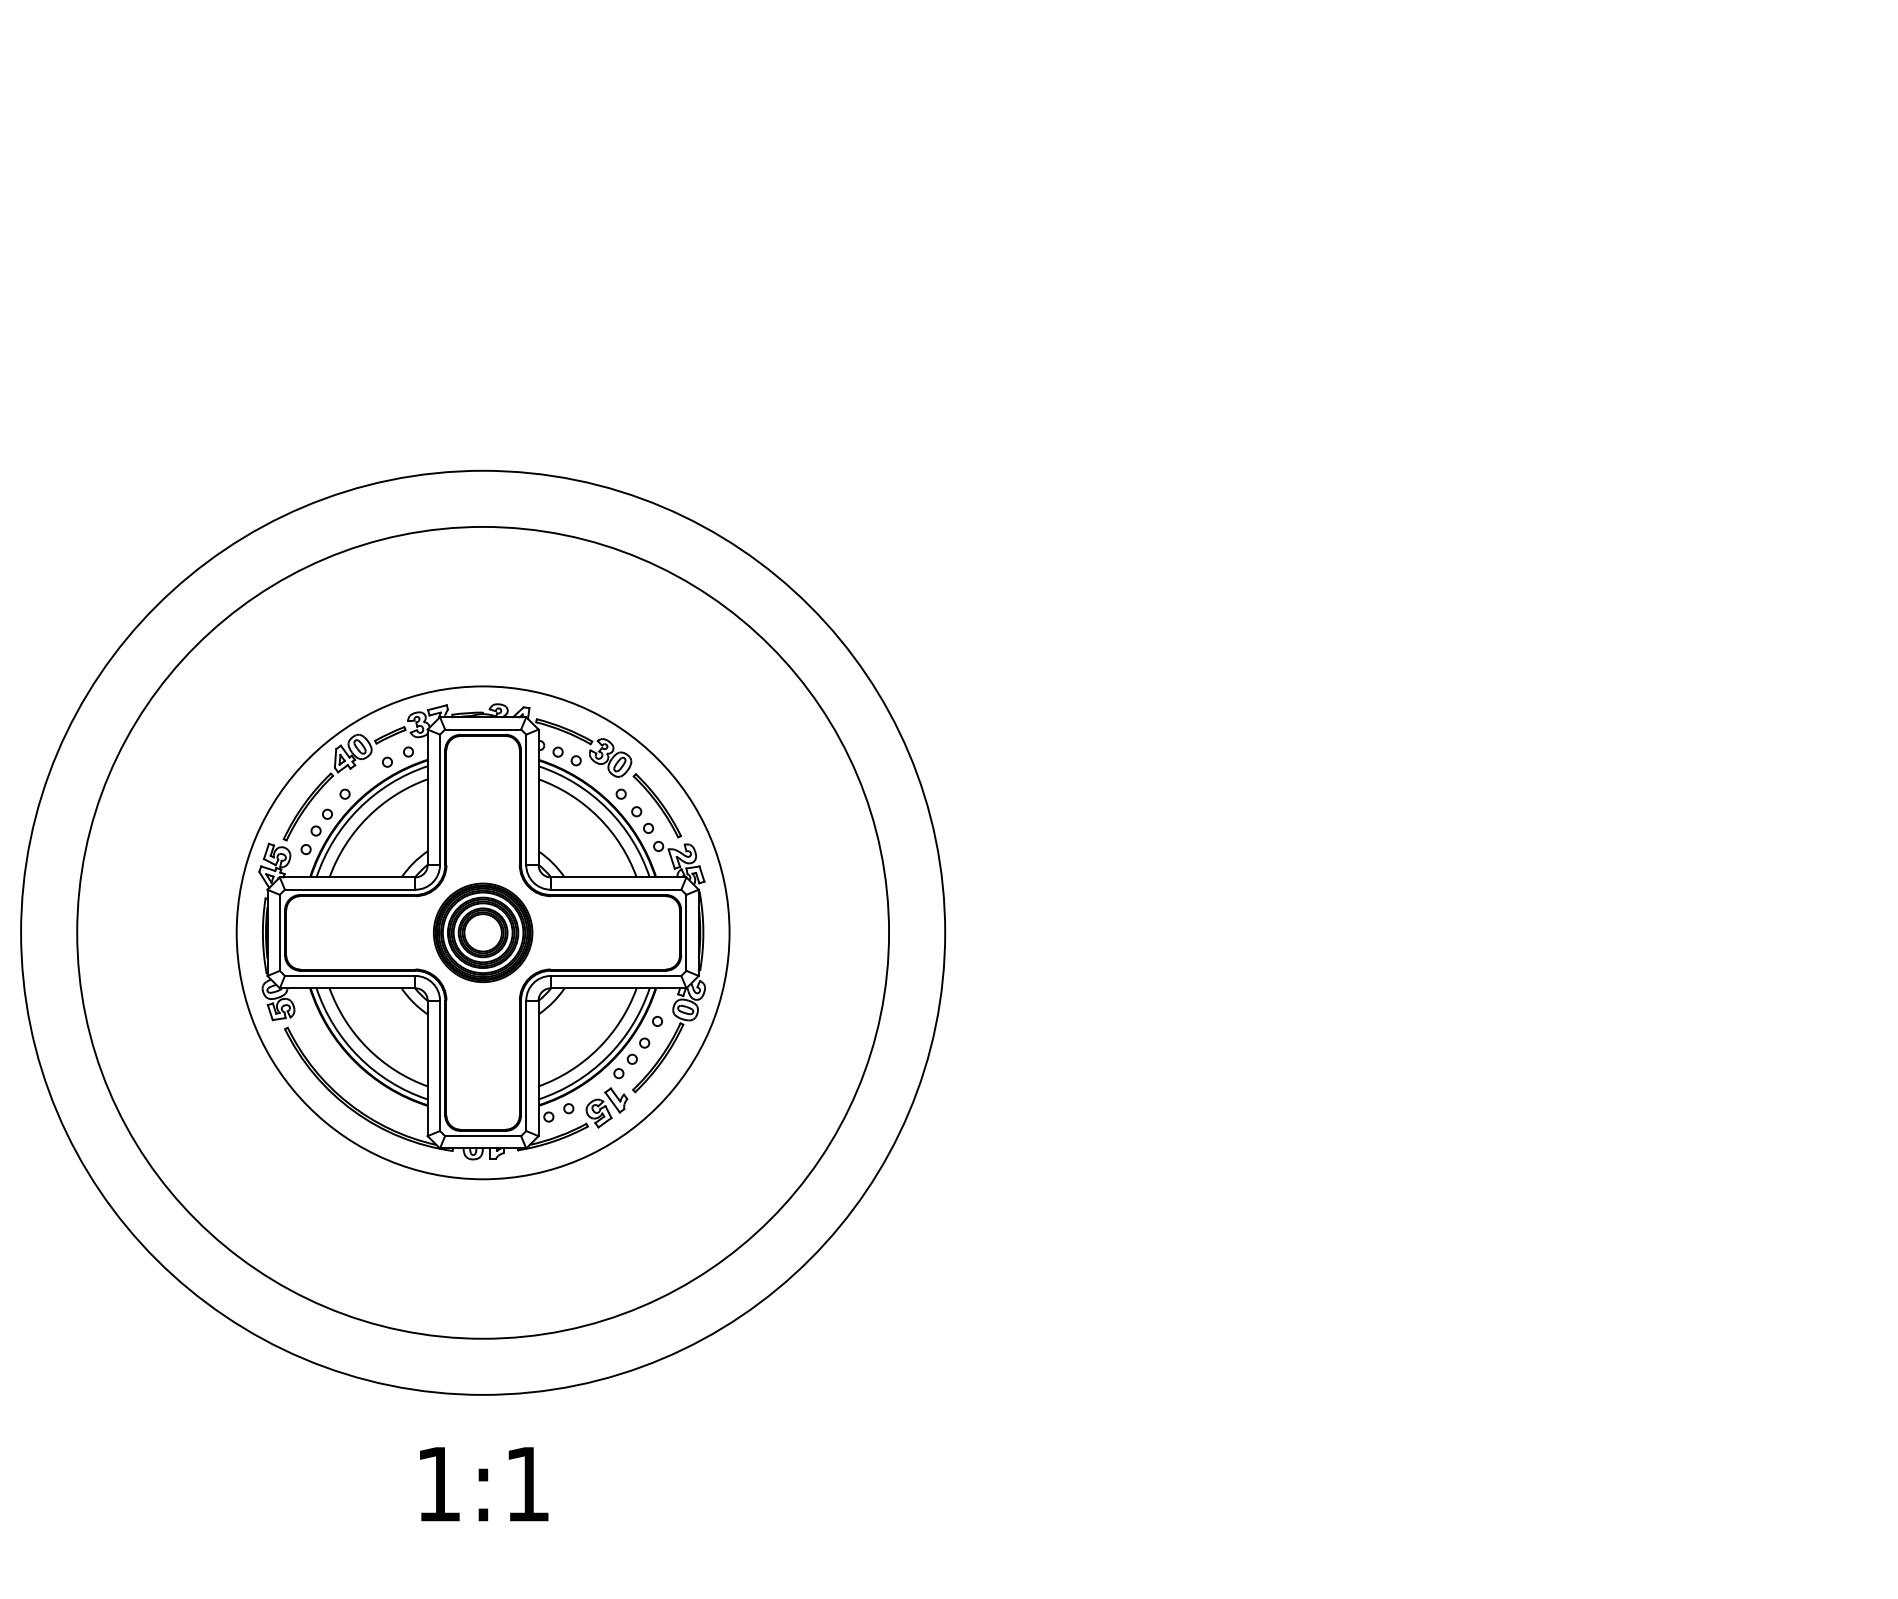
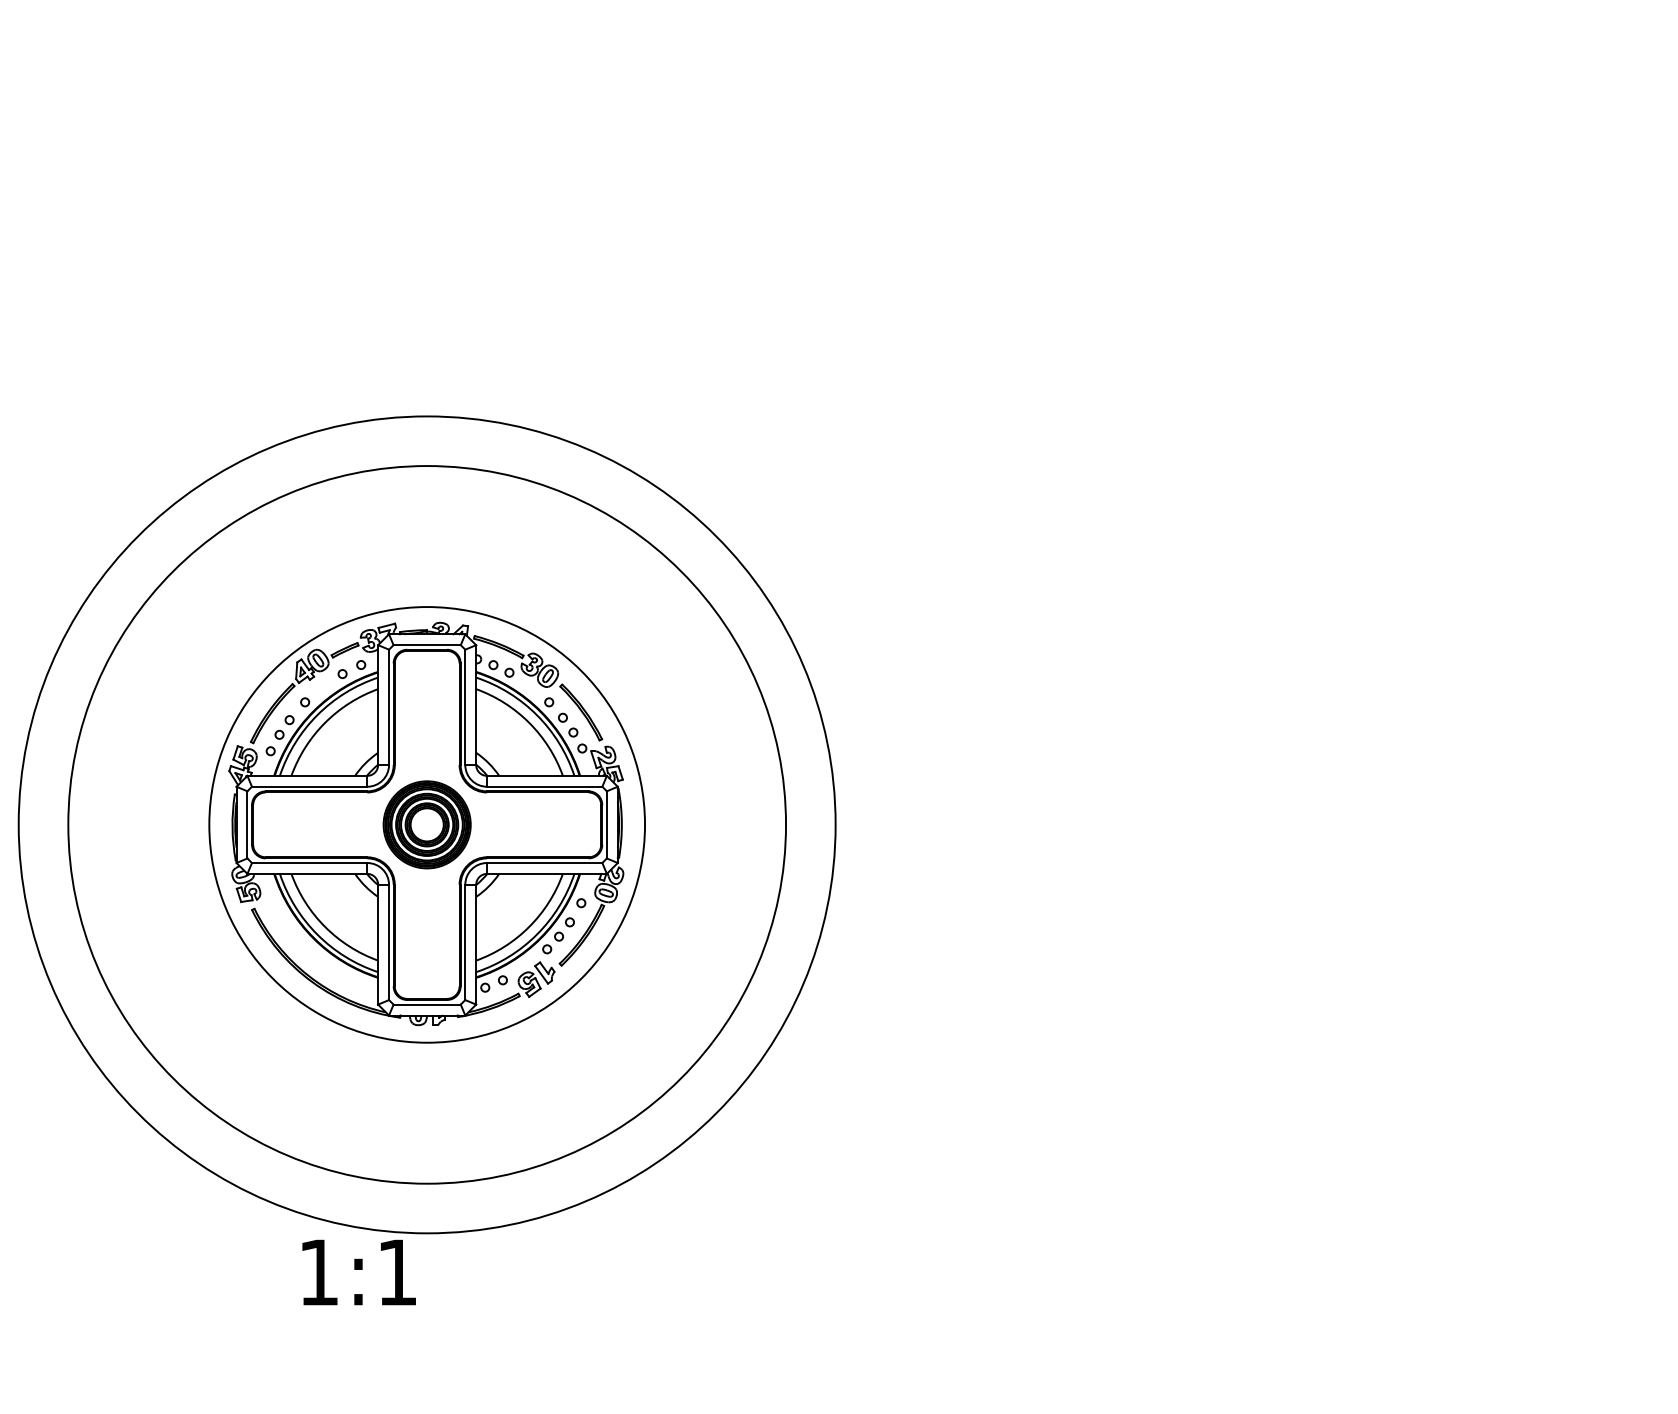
text: (484, 1484) -> (359, 1272), moved

